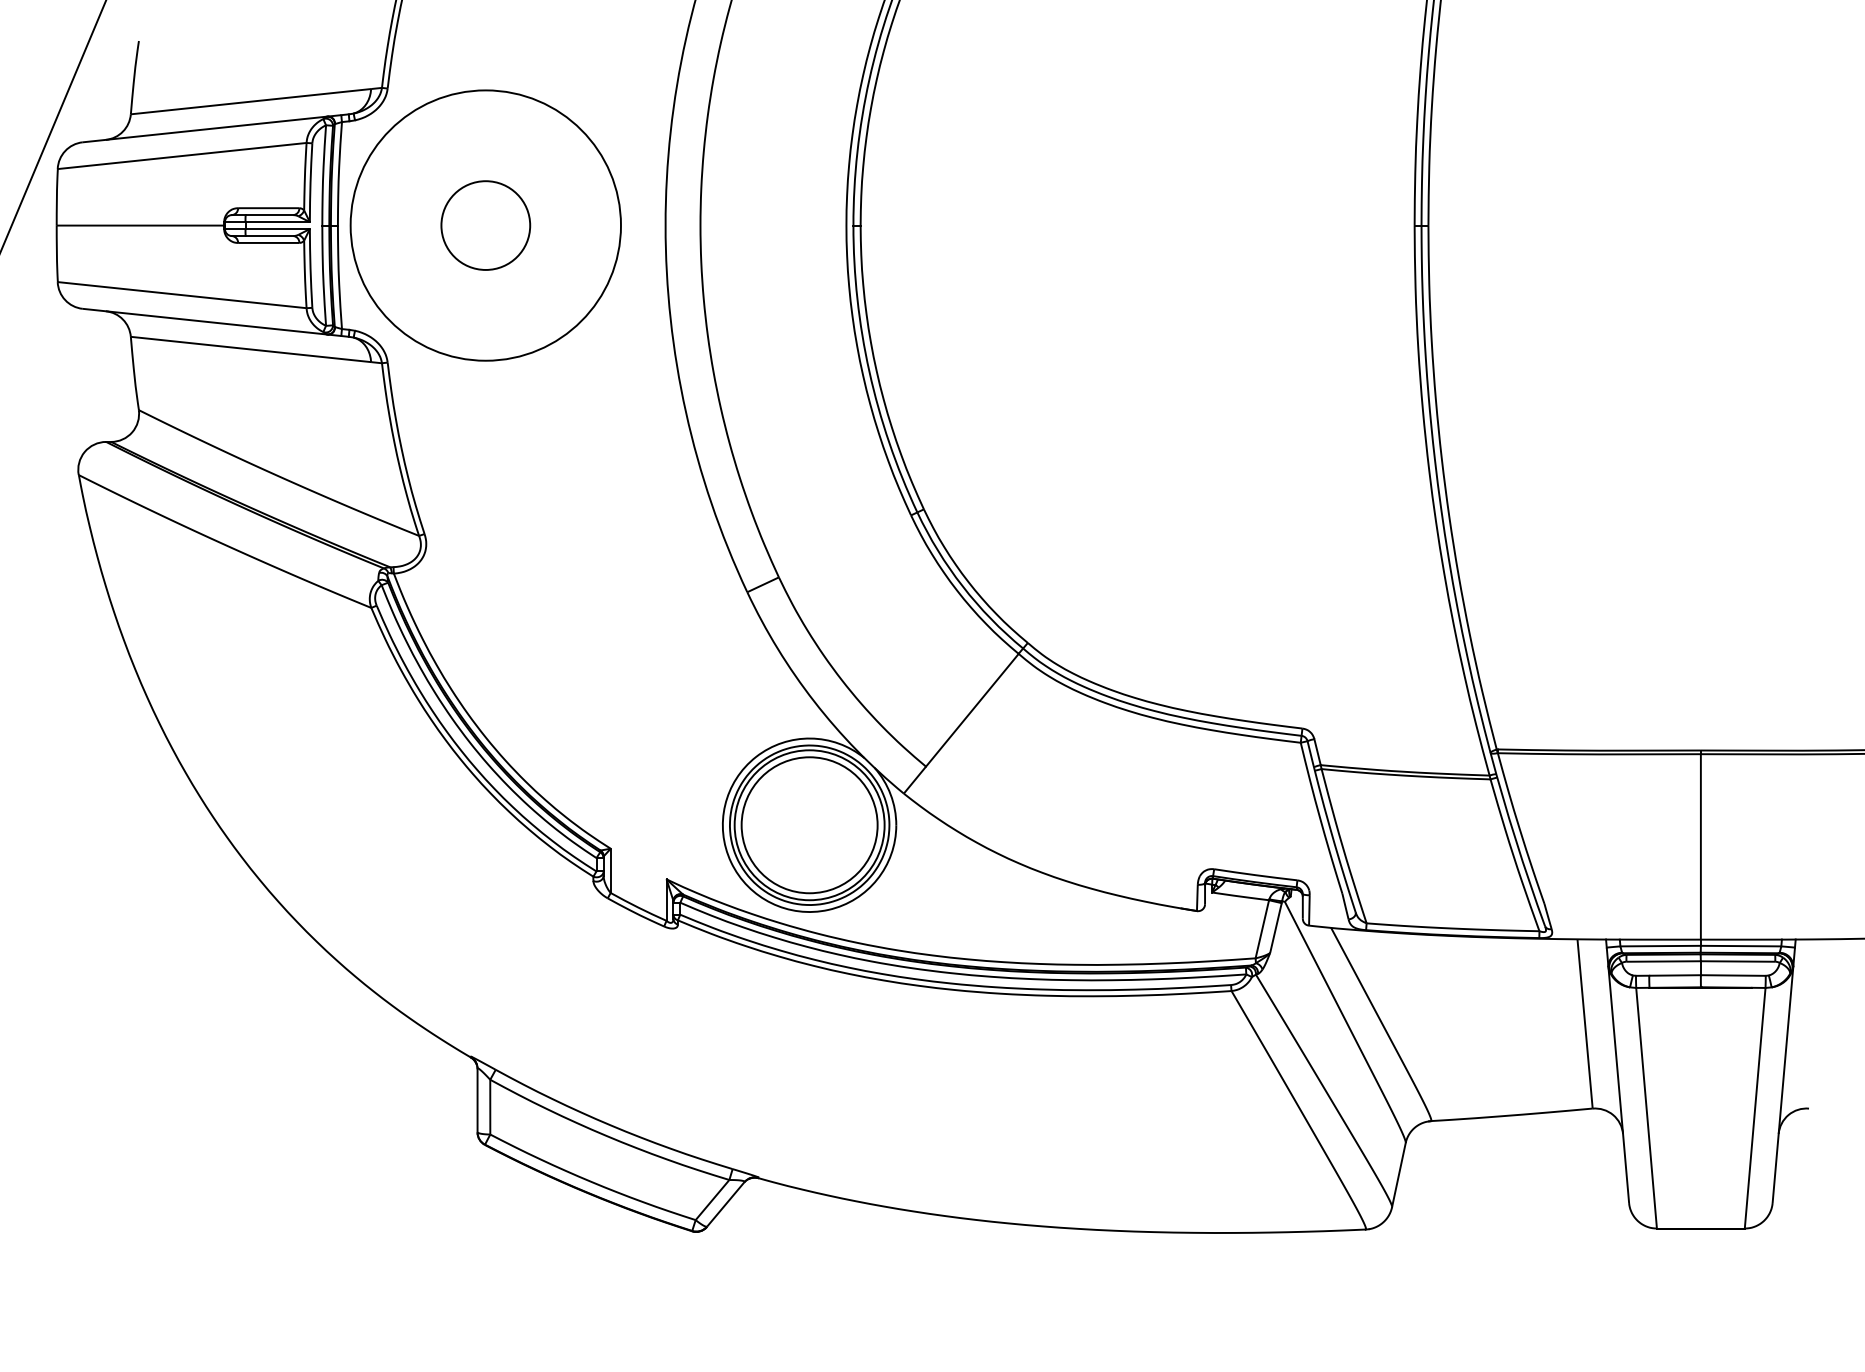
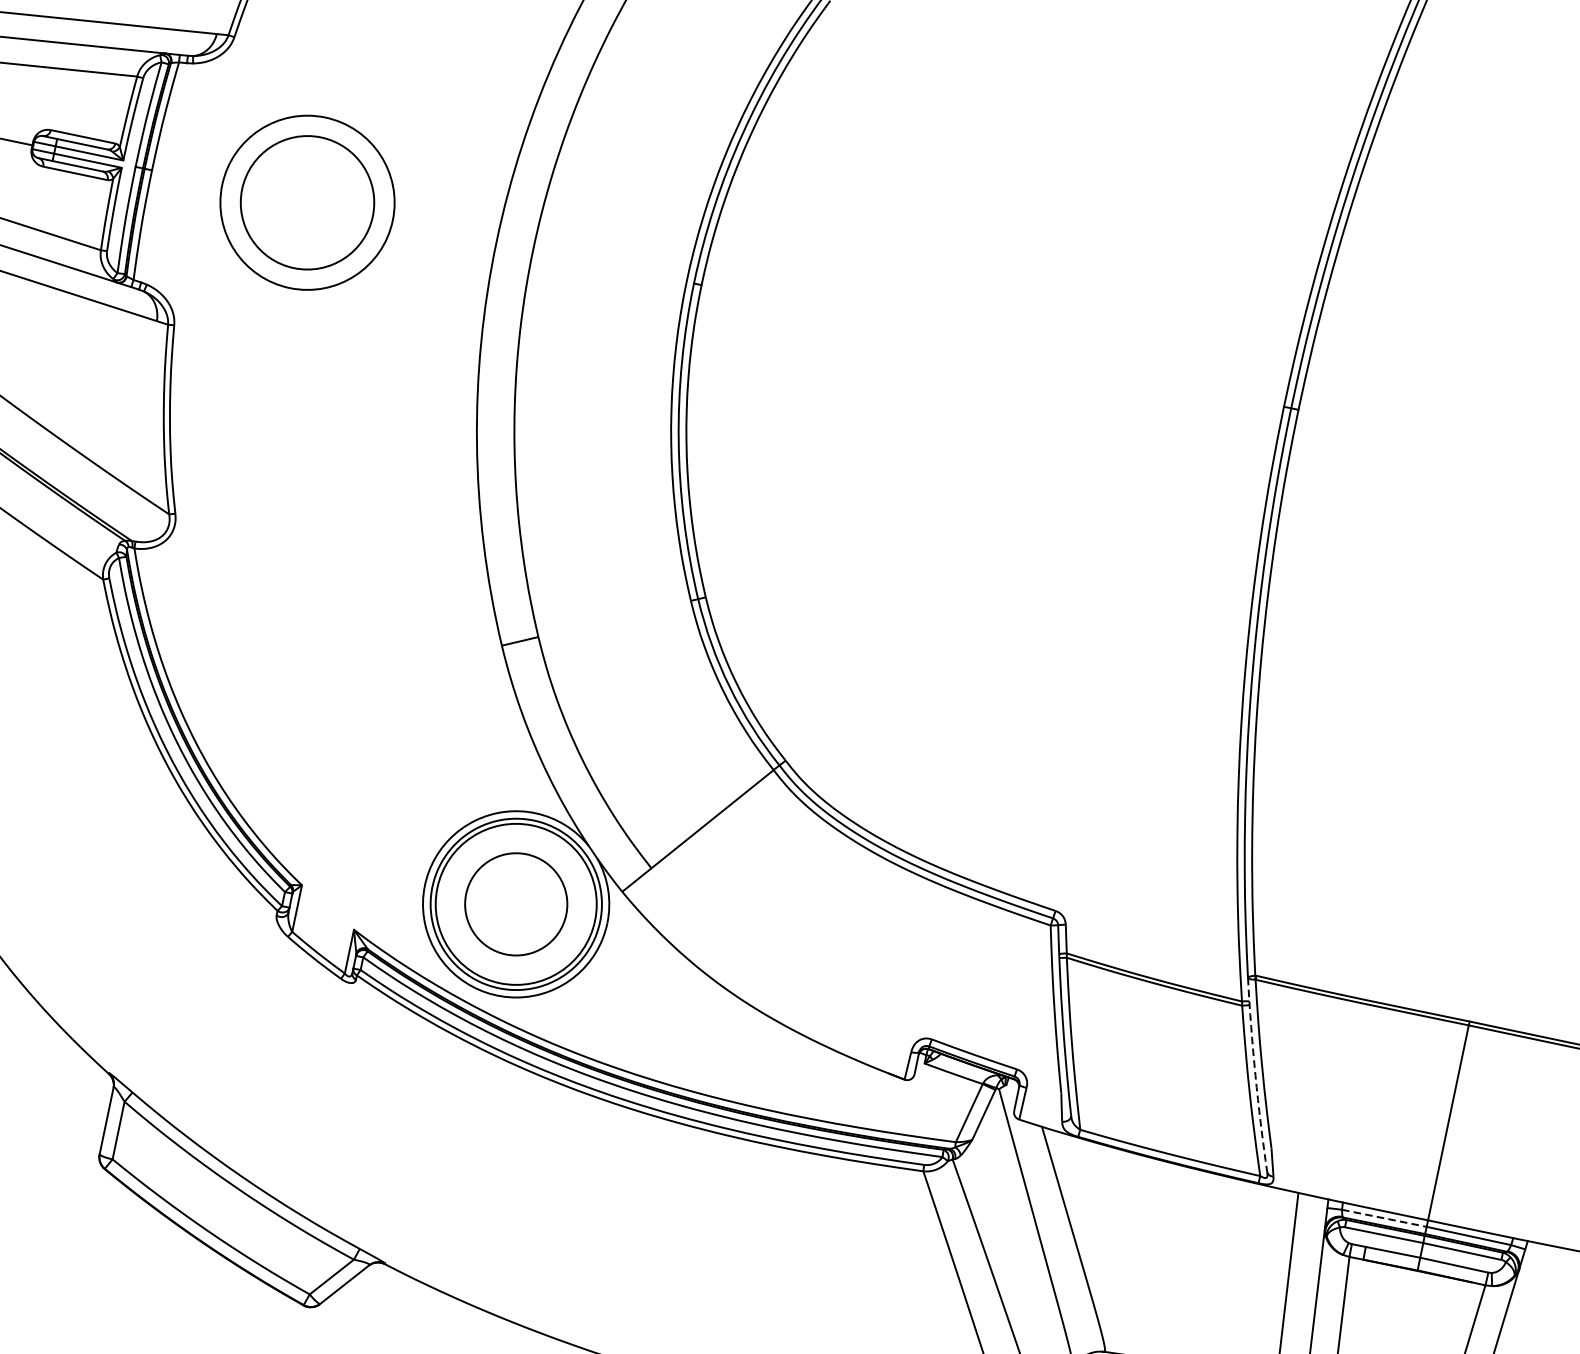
circle: (485, 225) -> (307, 202), size x0.6
circle: (485, 225) -> (307, 202), size x1.4
circle: (809, 825) -> (516, 904), size x0.7
arc: (1515, 840) -> (1254, 1075), solid -> dashed
line: (1660, 946) -> (1384, 1218), solid -> dashed

